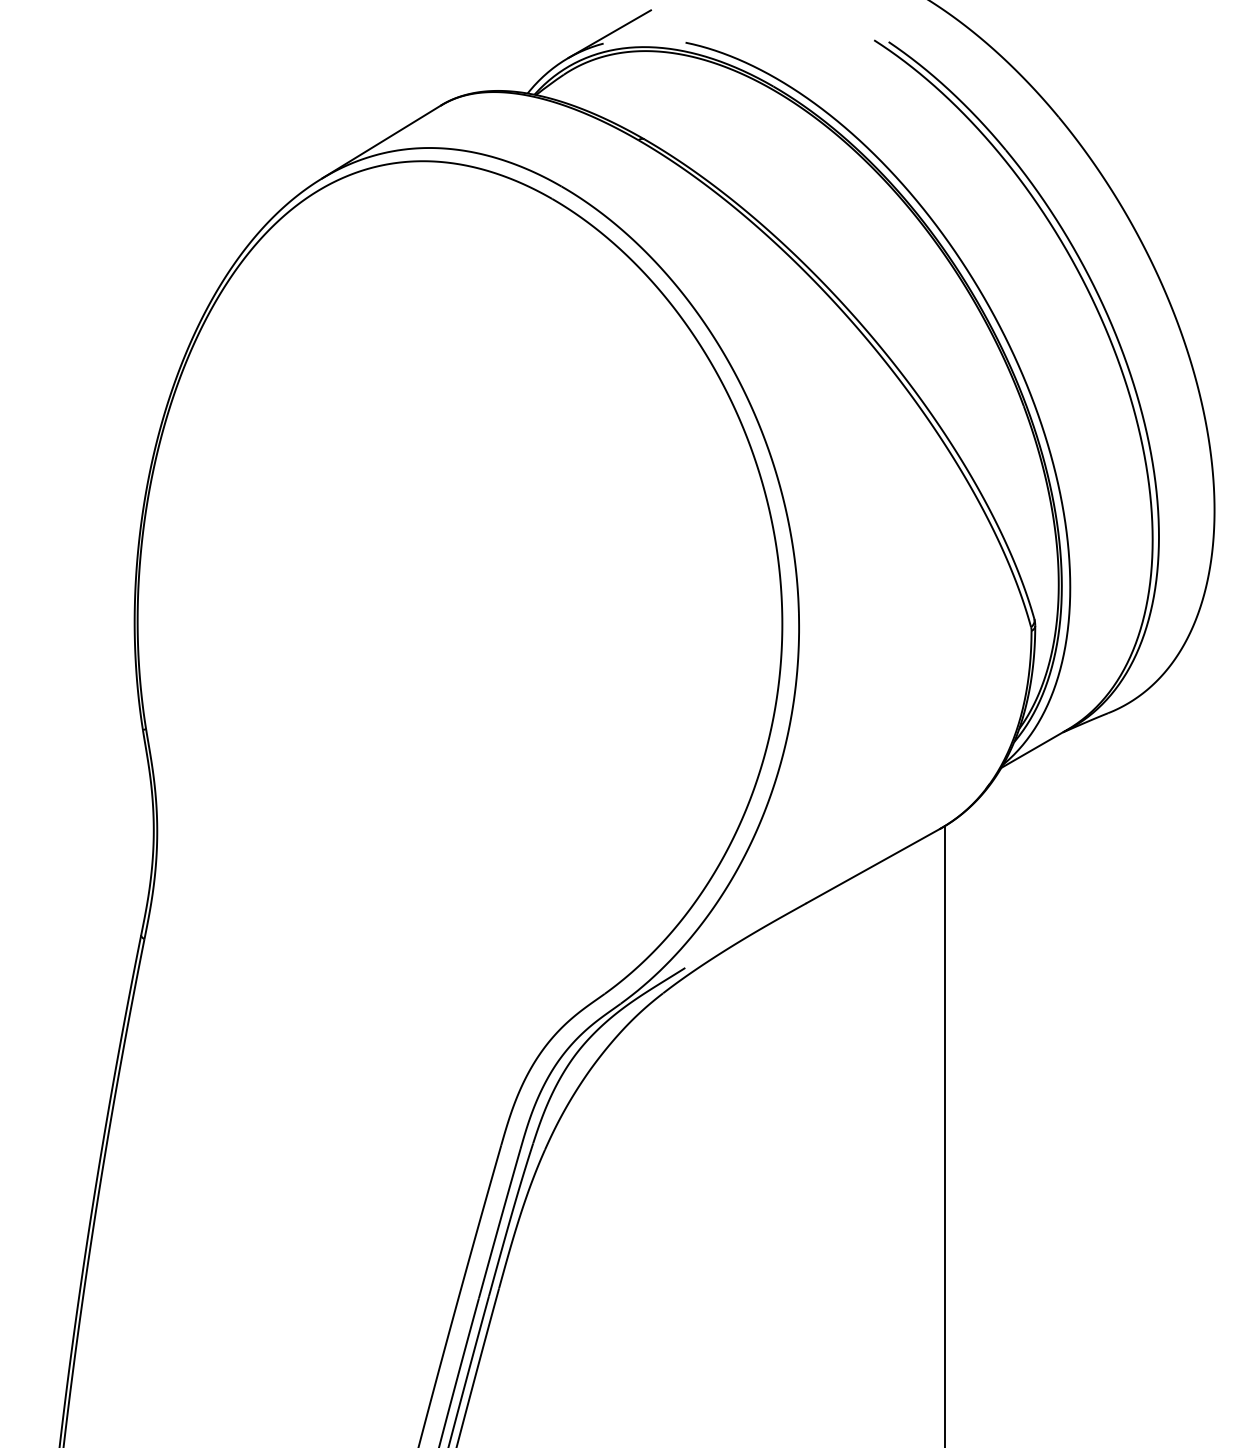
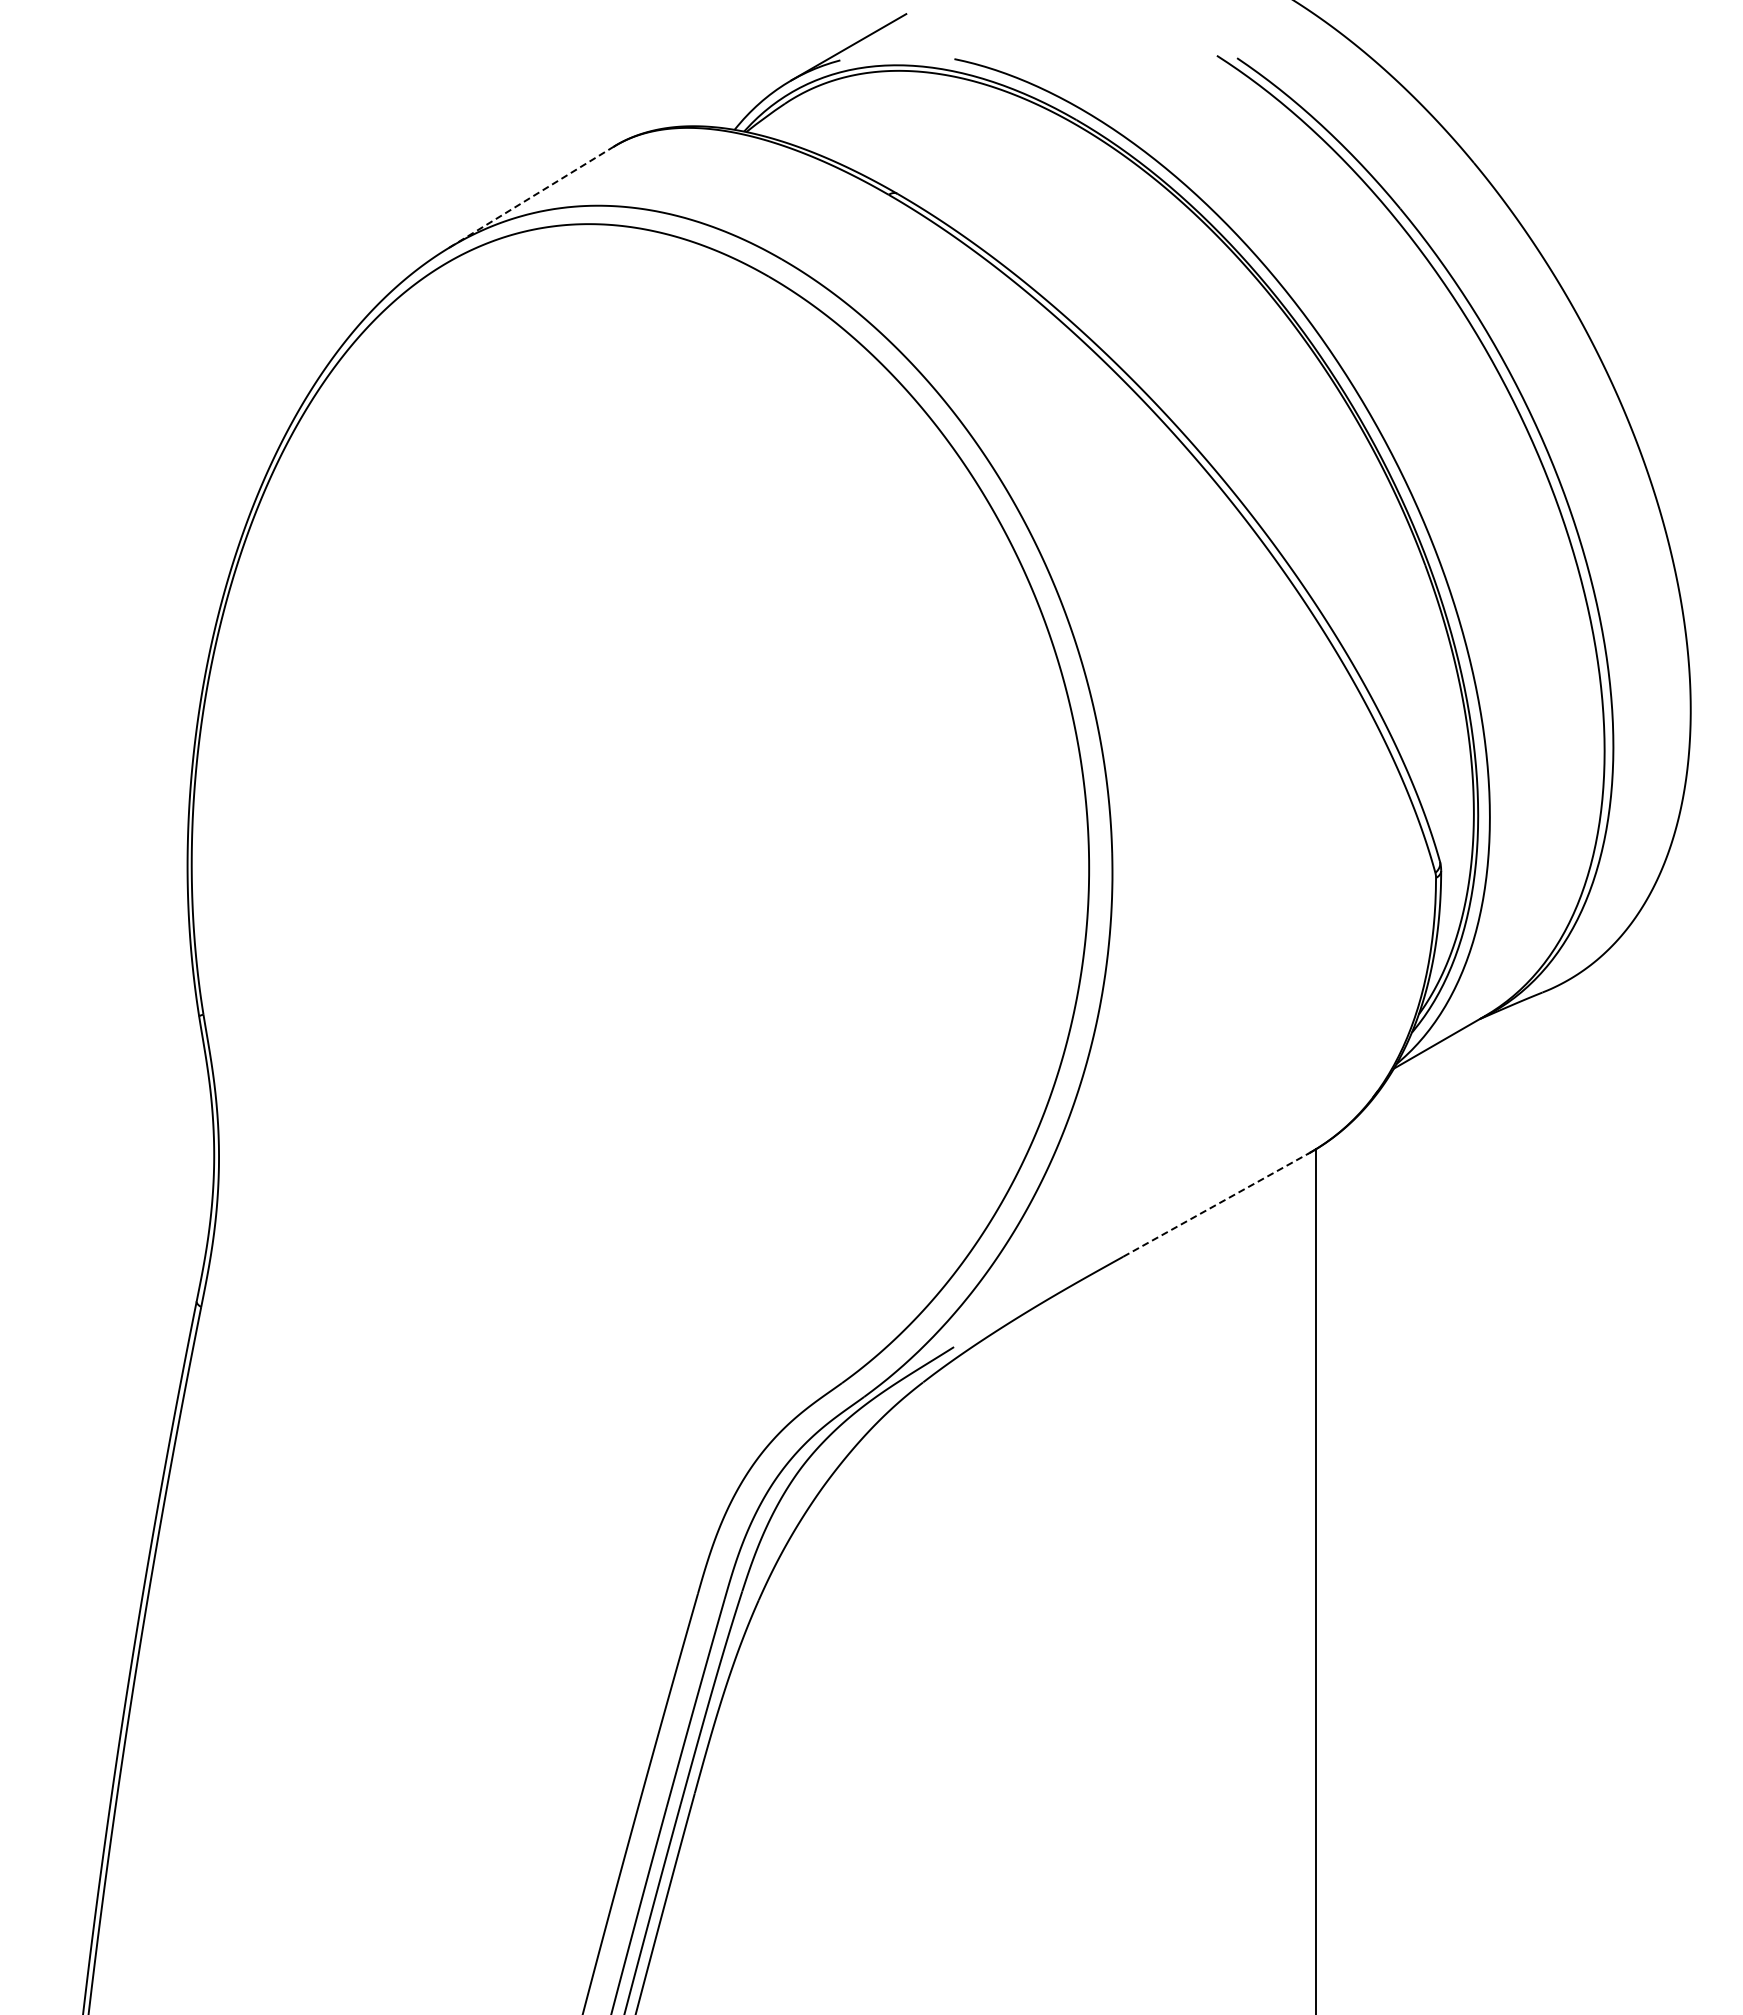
line: (381, 142) -> (531, 197), solid -> dashed
line: (873, 865) -> (1216, 1204), solid -> dashed

